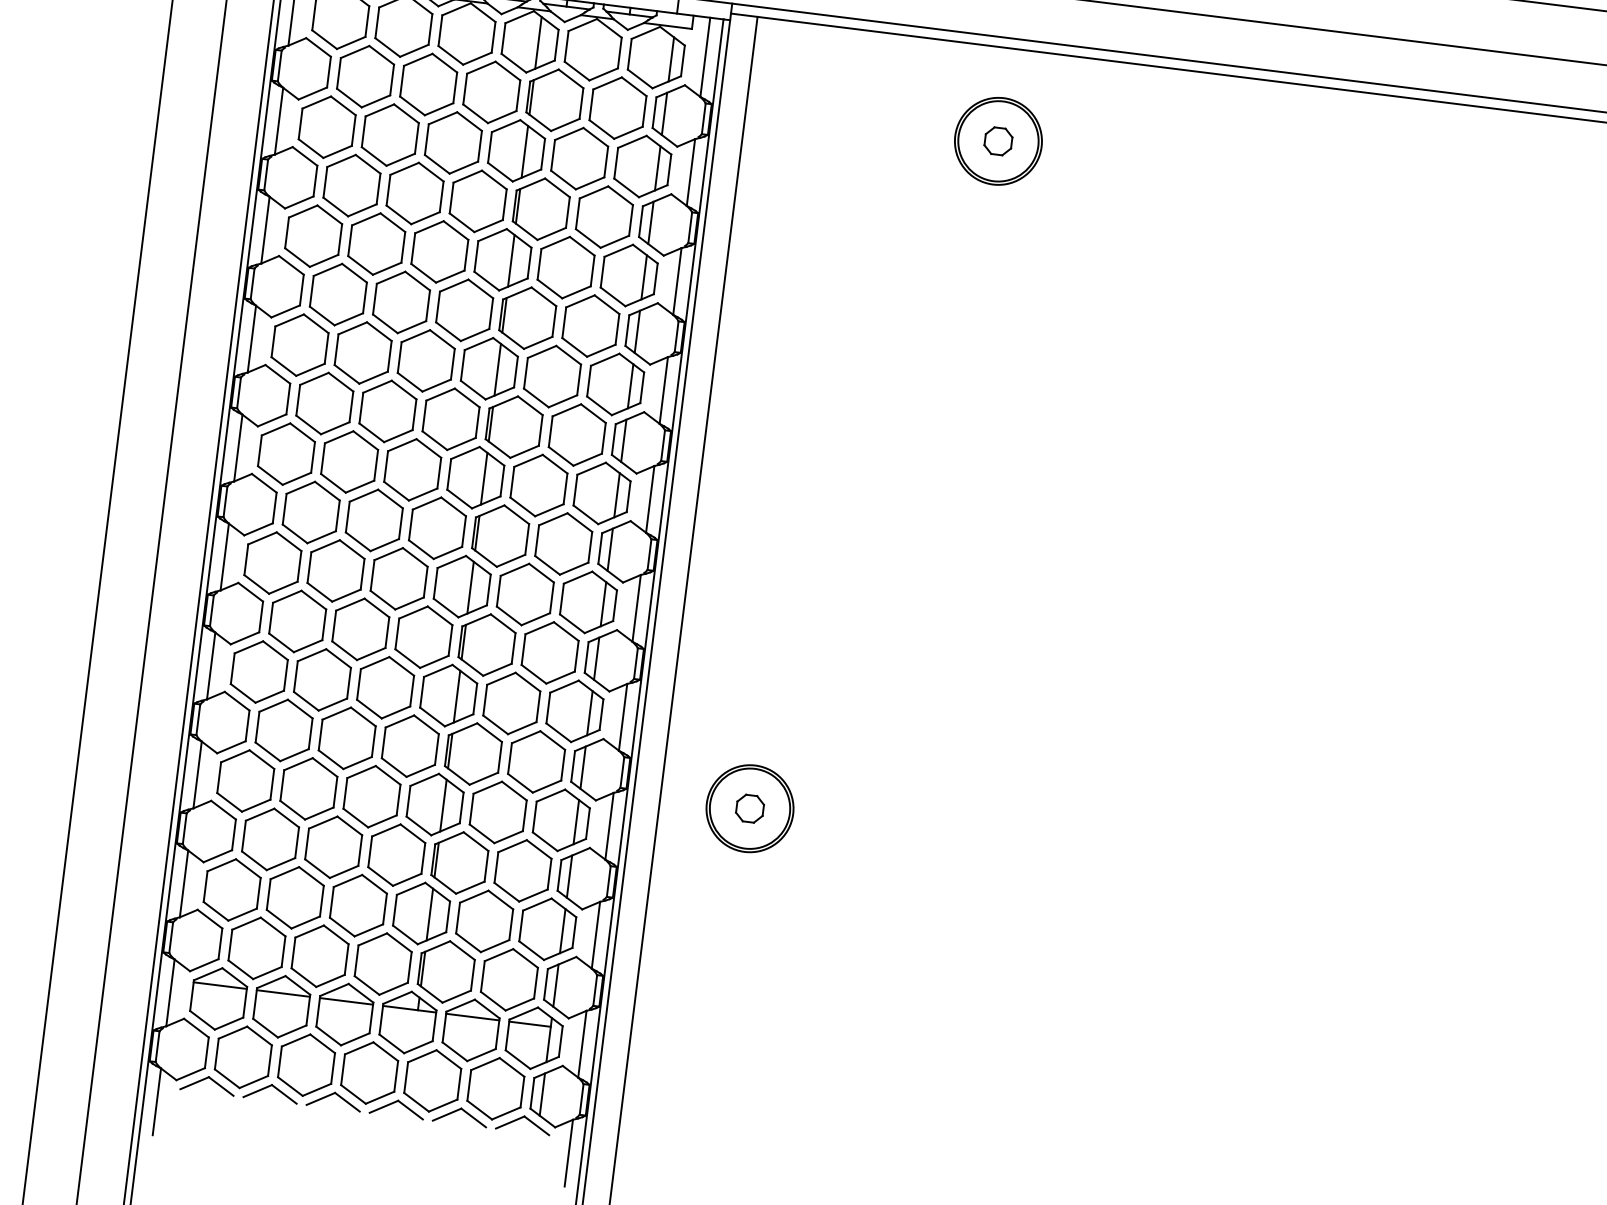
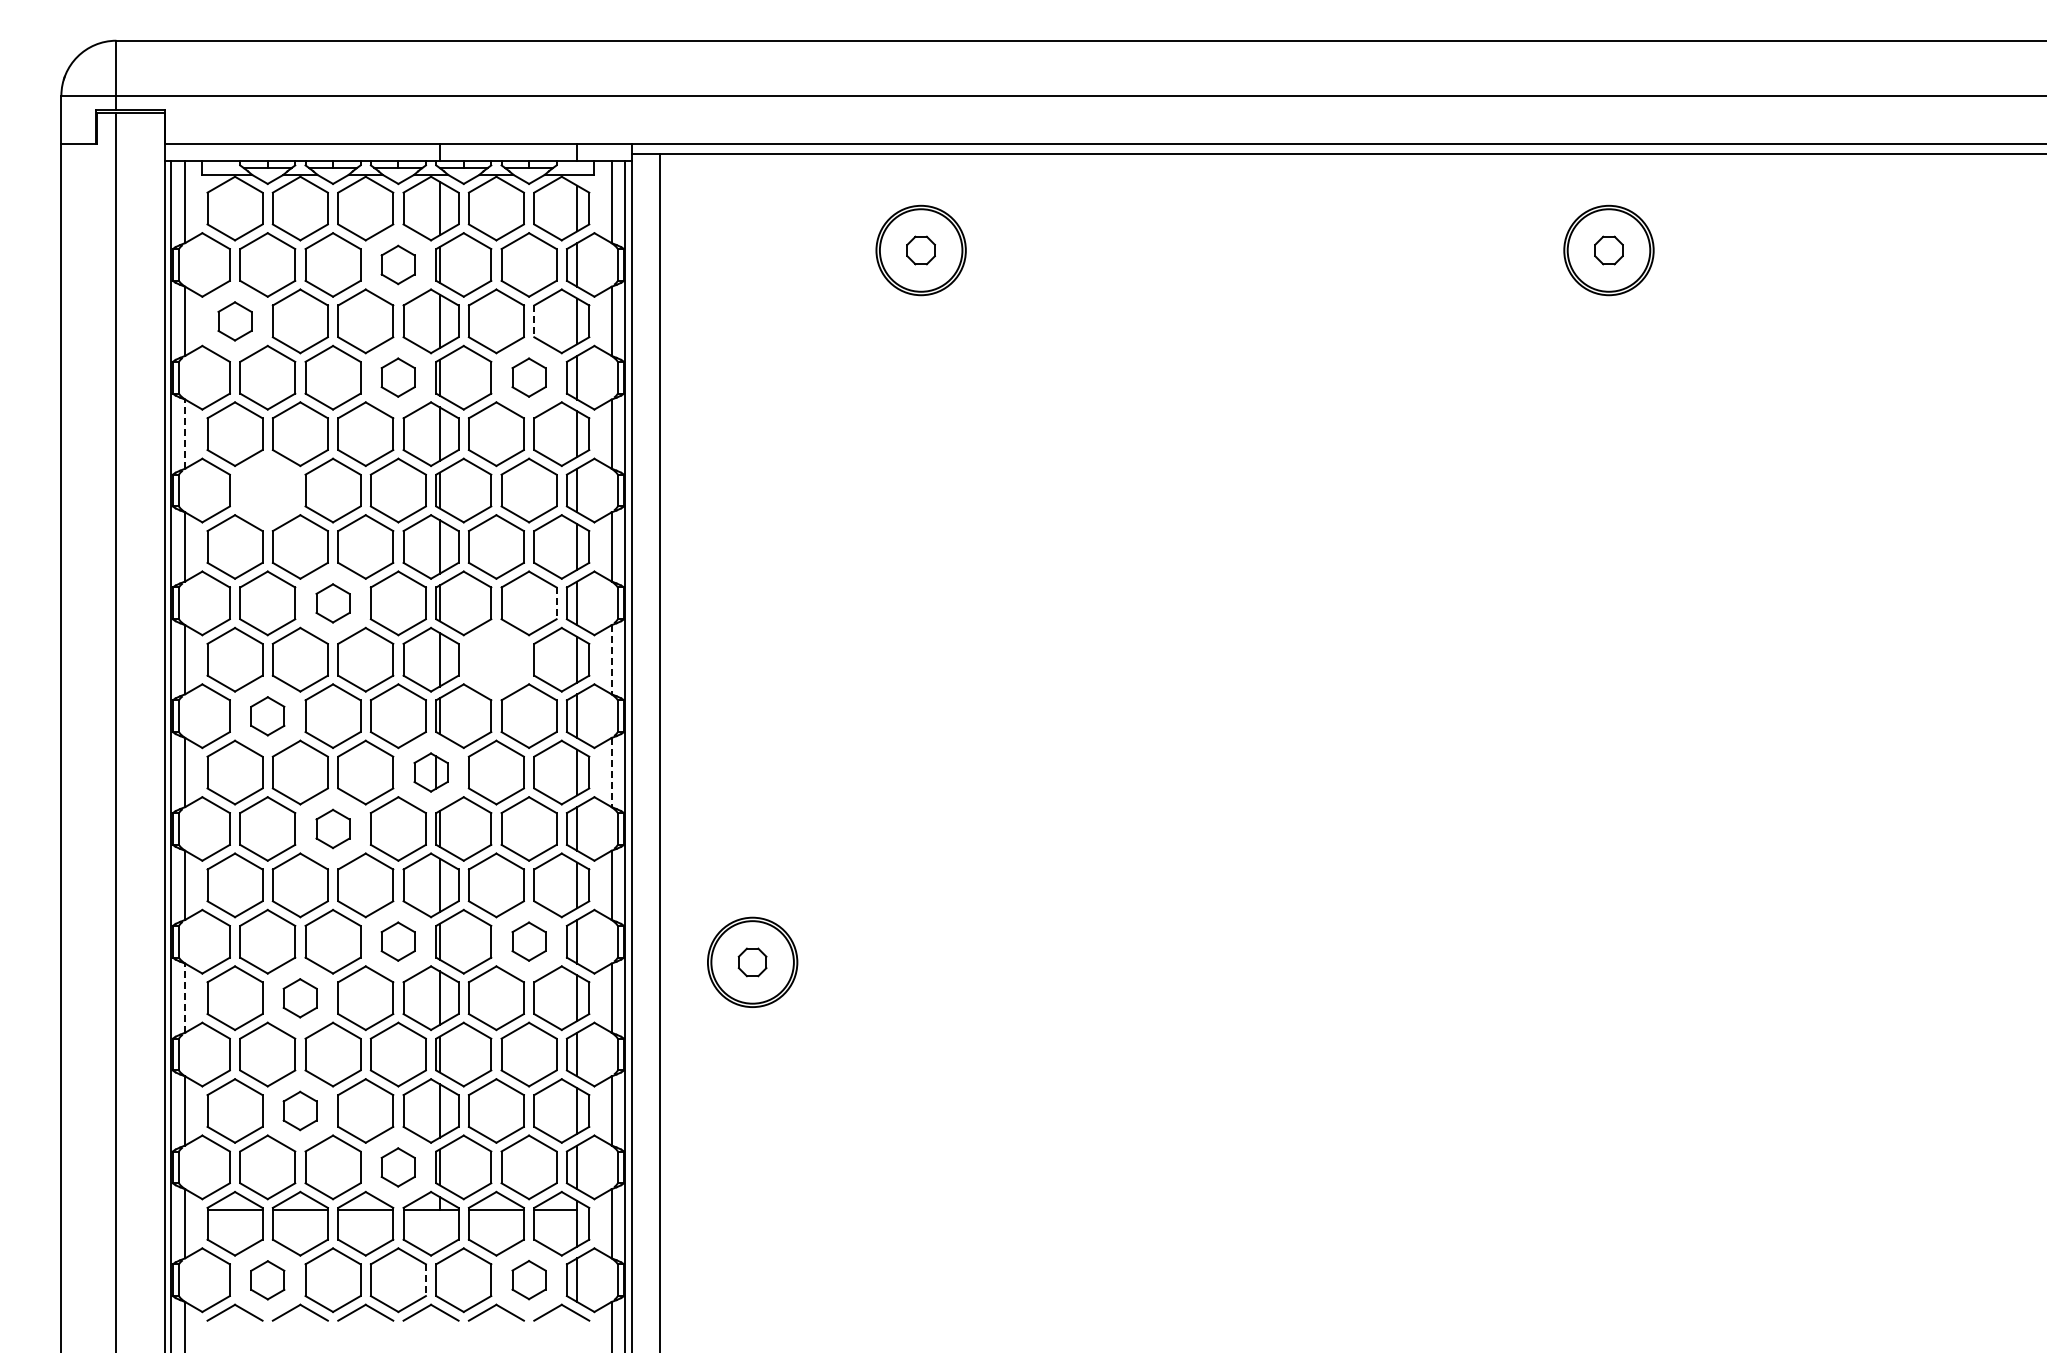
part: (490, 91) -> (397, 264), size x0.6
part: (326, 127) -> (234, 321), size x0.6
line: (616, 163) -> (534, 321), solid -> dashed
part: (477, 201) -> (397, 377), size x0.6
part: (603, 216) -> (528, 377), size x0.6
line: (265, 230) -> (185, 434), solid -> dashed
part: (338, 294) -> (267, 490), removed
part: (387, 411) -> (332, 603), size x0.6
line: (603, 438) -> (556, 603), solid -> dashed
part: (538, 485) -> (495, 659), removed
line: (650, 499) -> (611, 659), solid -> dashed
part: (310, 512) -> (267, 716), size x0.6
part: (461, 586) -> (430, 772), size x0.6
line: (636, 608) -> (611, 772), solid -> dashed
part: (360, 628) -> (332, 828), size x0.6
part: (409, 745) -> (397, 941), size x0.6
part: (536, 761) -> (528, 941), size x0.6
line: (197, 775) -> (185, 998), solid -> dashed
part: (307, 789) -> (299, 998), size x0.6
part: (294, 897) -> (299, 1110), size x0.6
part: (382, 964) -> (397, 1167), size x0.6
part: (243, 1057) -> (267, 1280), size x0.6
line: (395, 1076) -> (425, 1280), solid -> dashed
part: (495, 1088) -> (528, 1279), size x0.6

